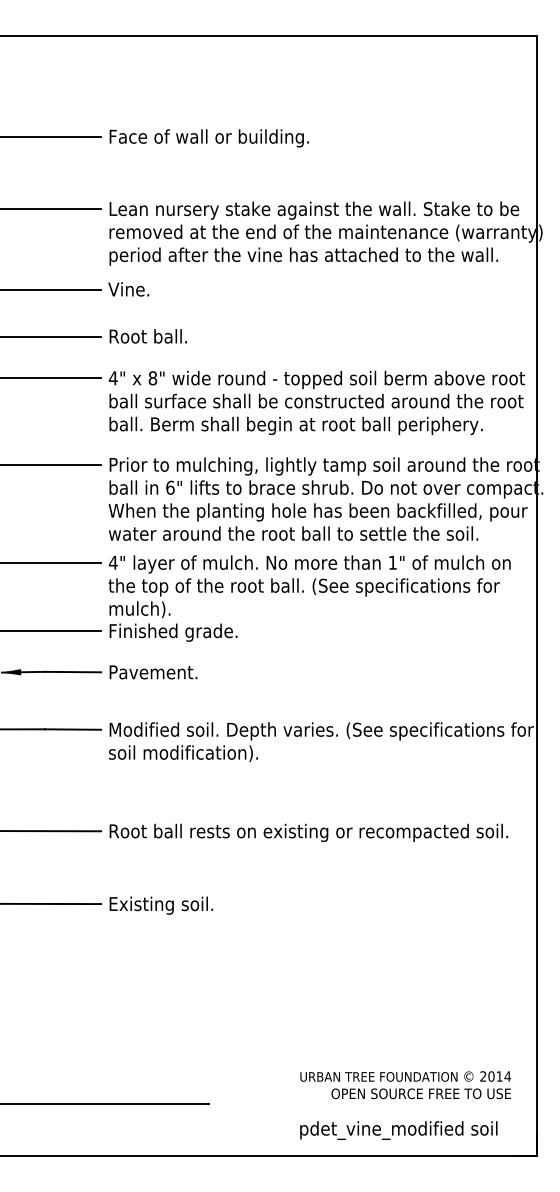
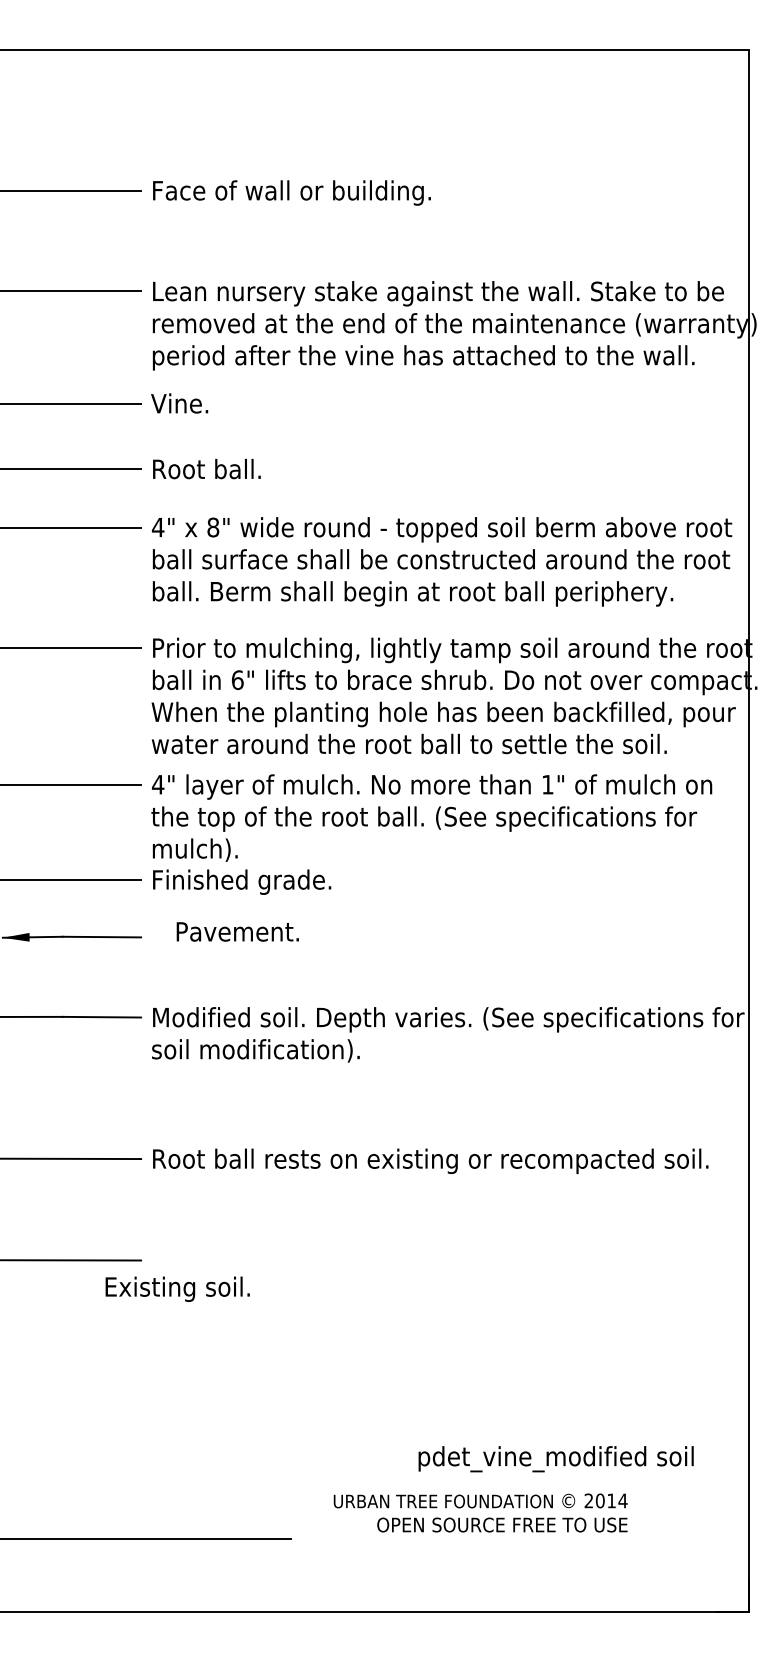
text: (153, 672) -> (237, 932), moved
text: (161, 905) -> (177, 1288), moved
text: (405, 1085) -> (480, 1513), moved
text: (398, 1130) -> (555, 1459), moved

